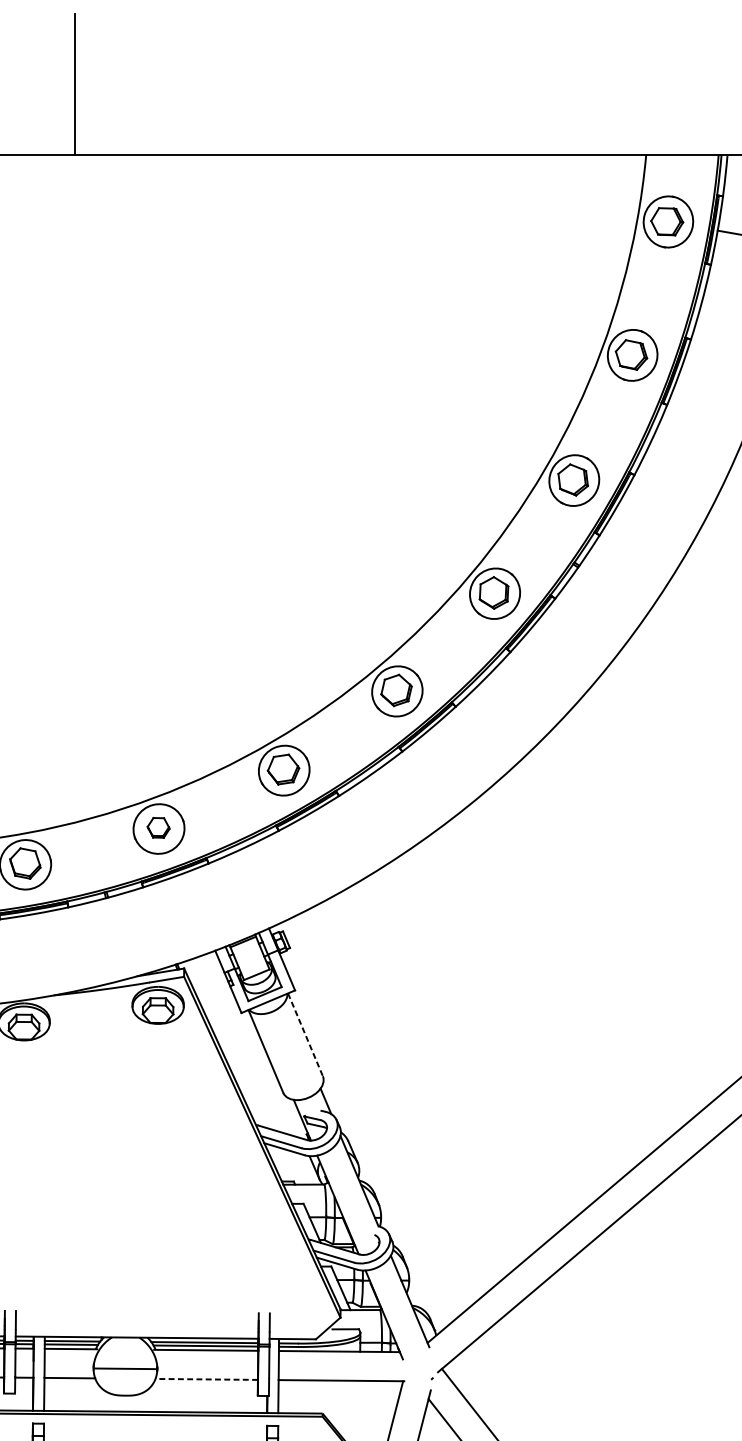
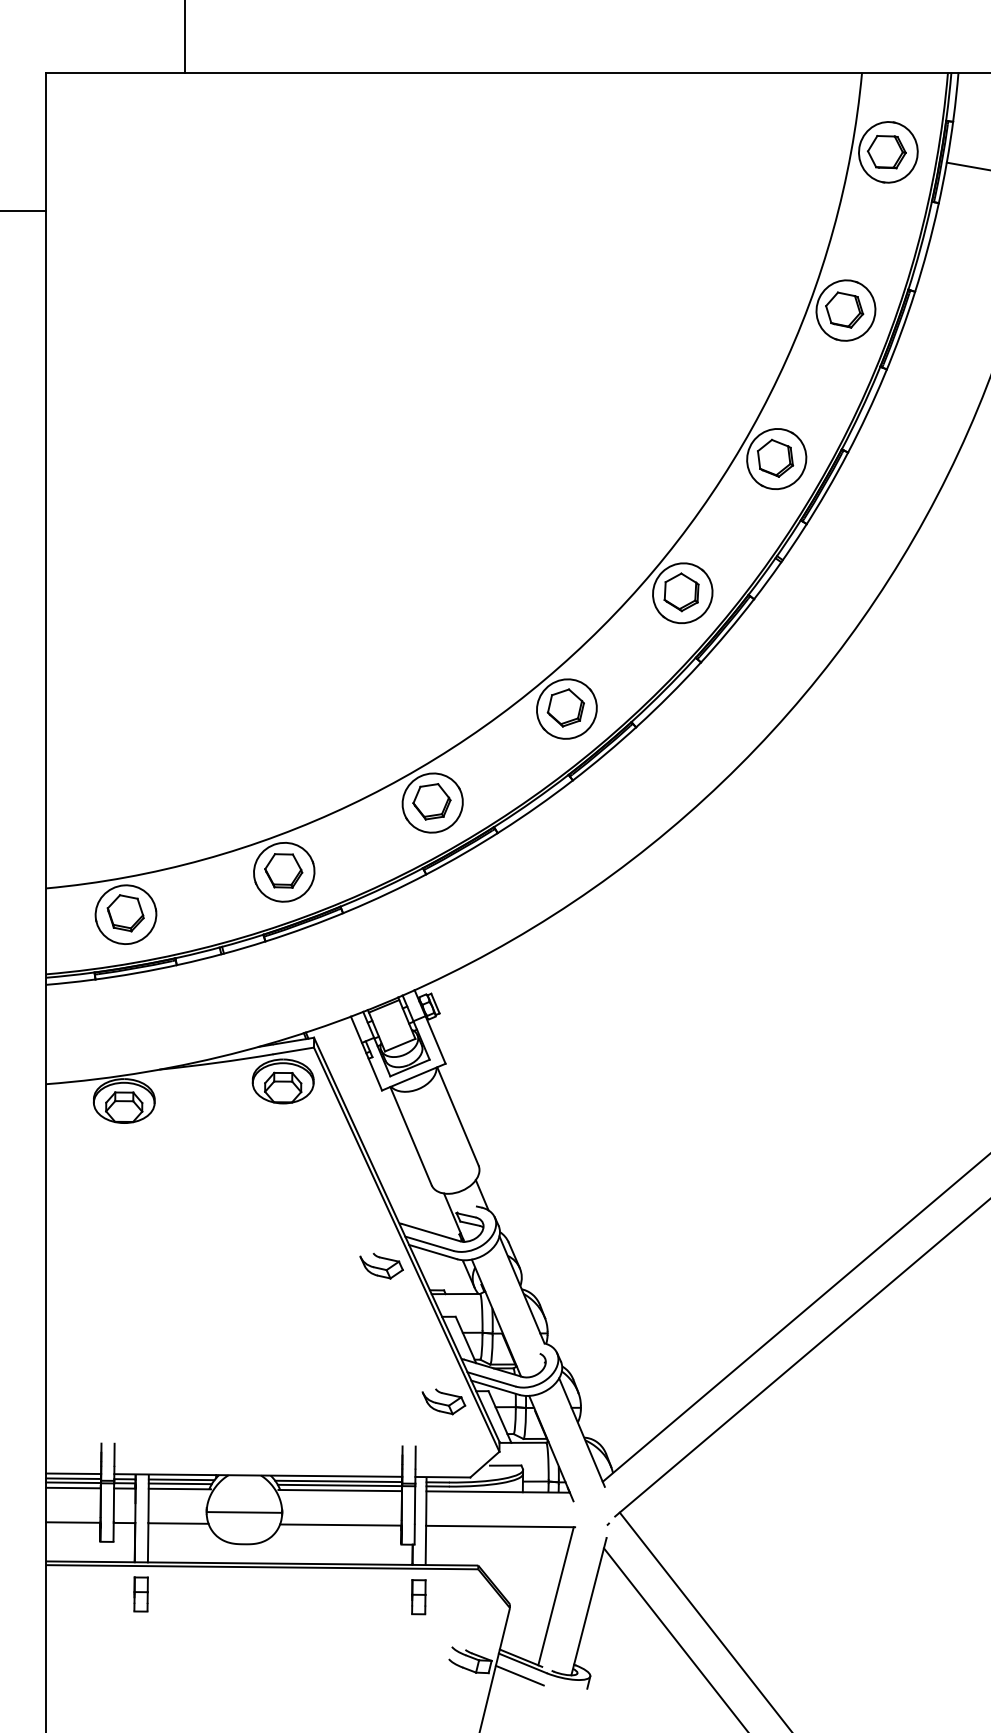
part: (158, 827) -> (283, 870), size x1.43
line: (305, 1034) -> (458, 1116), dashed -> solid
part: (241, 1161) -> (381, 1266), added
part: (293, 1275) -> (443, 1401), added
line: (206, 1379) -> (340, 1525), dashed -> solid

